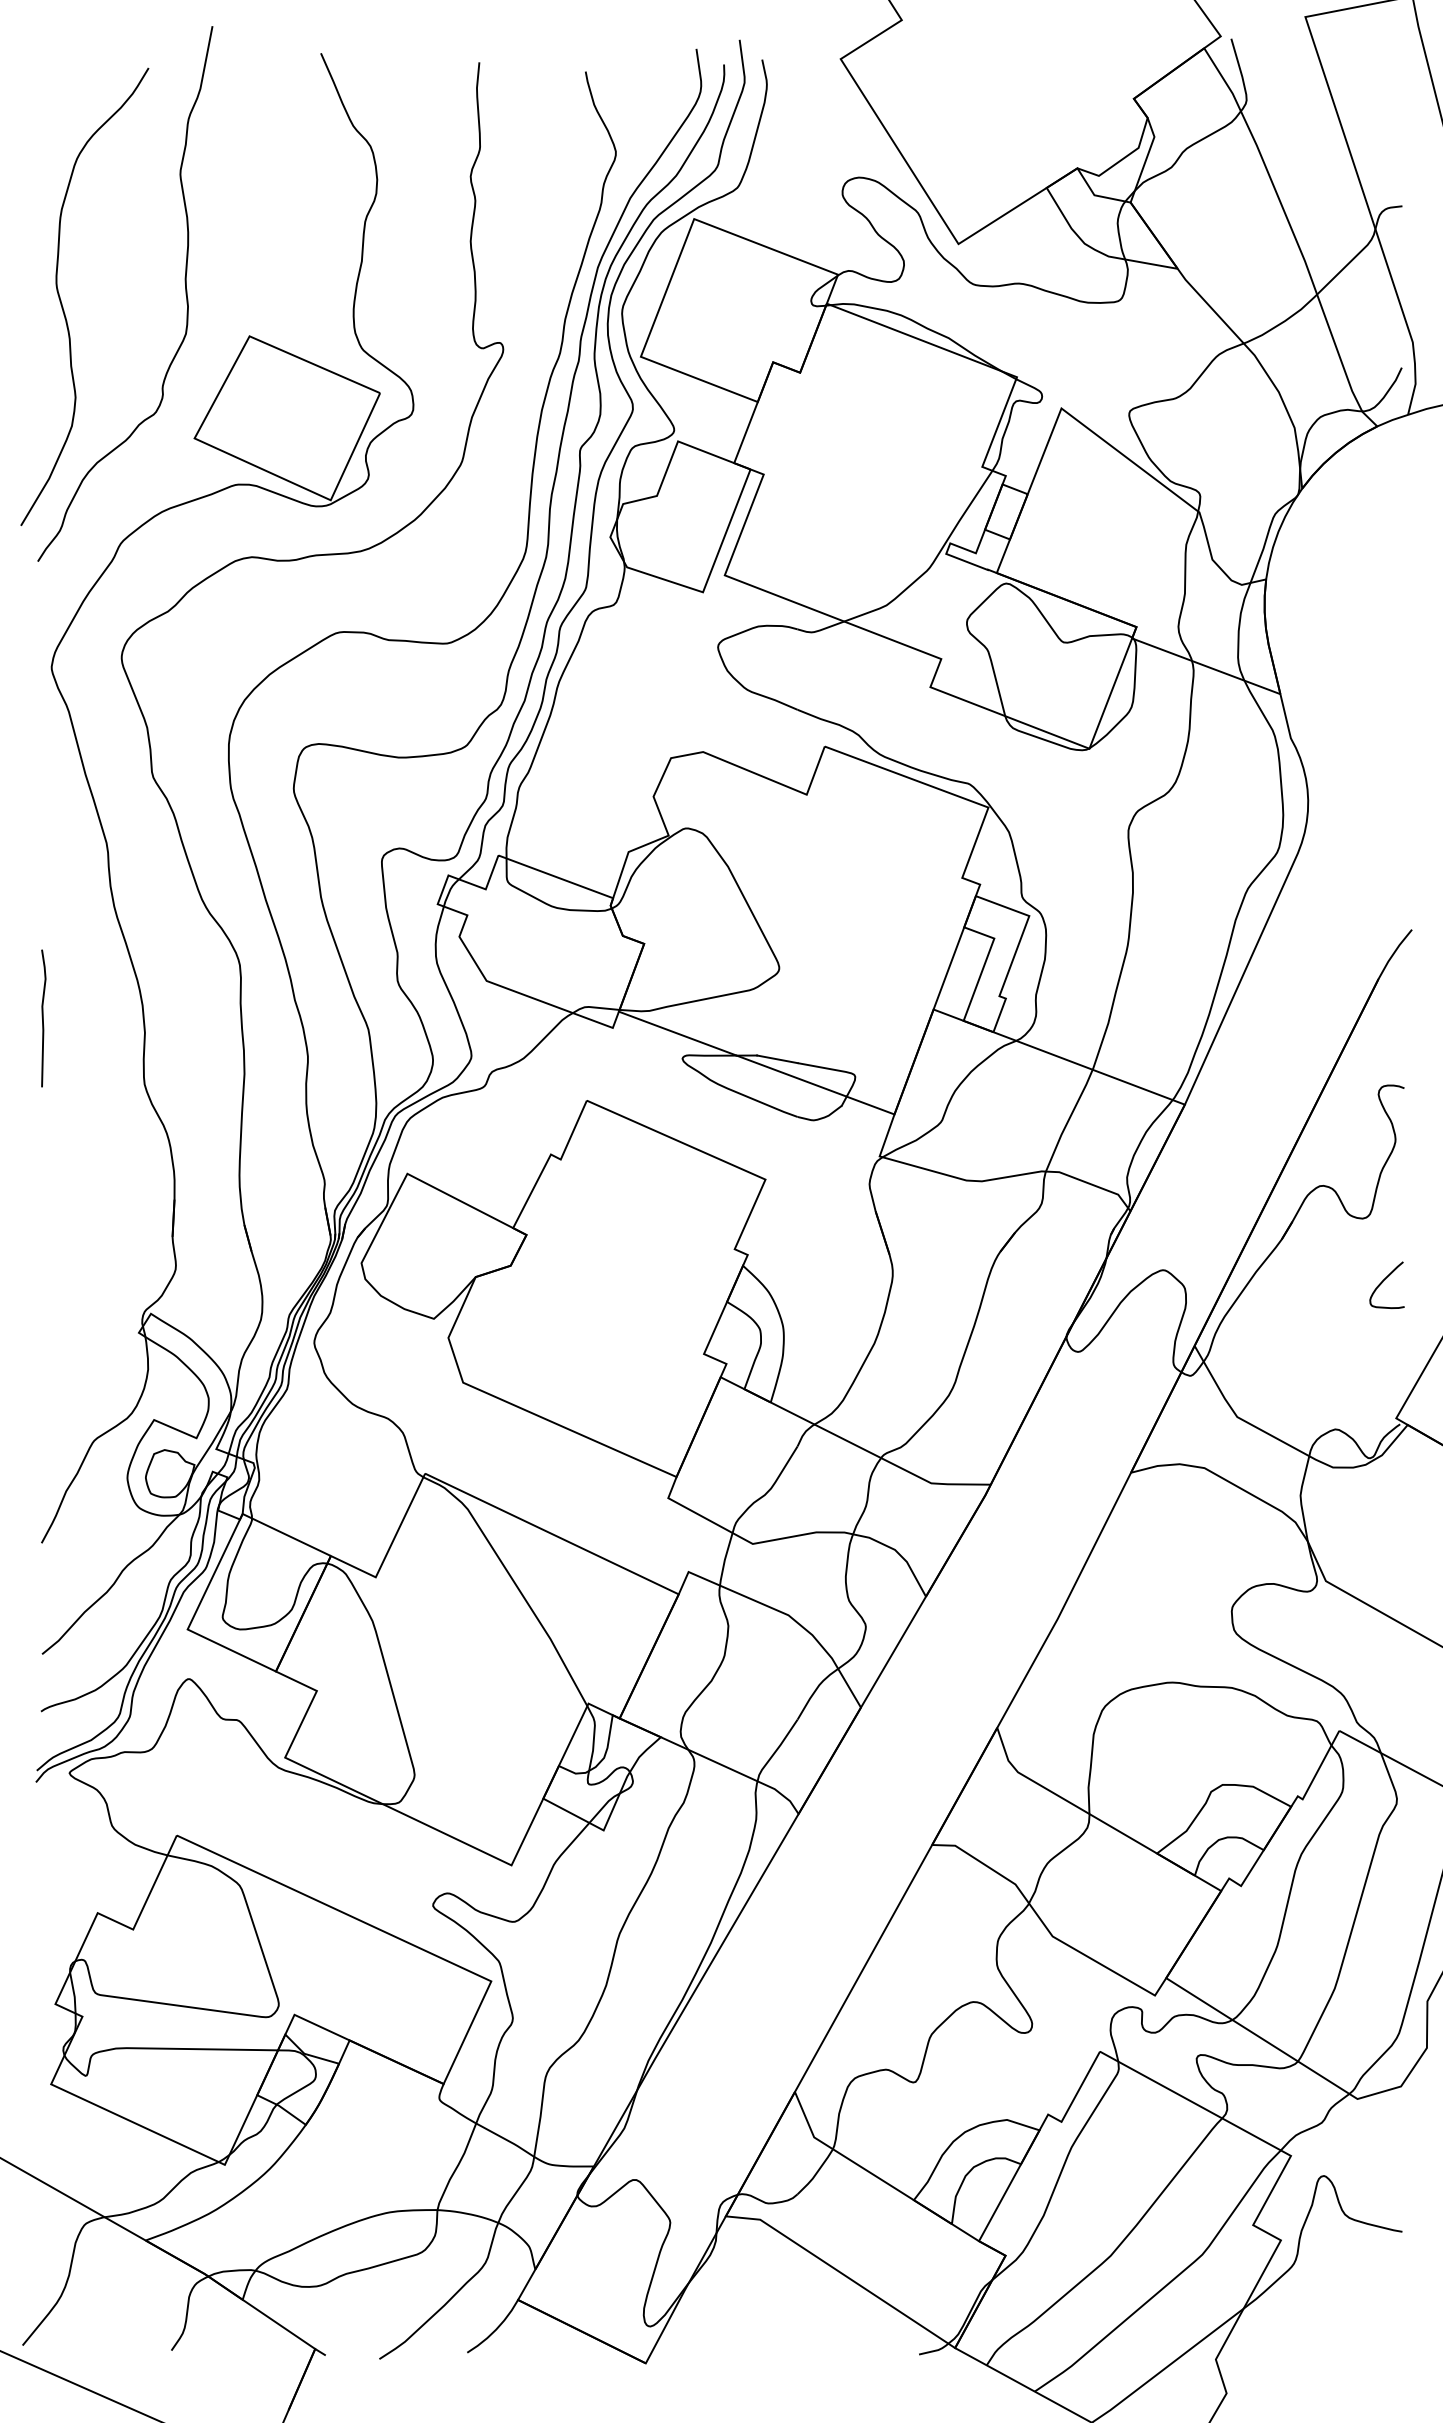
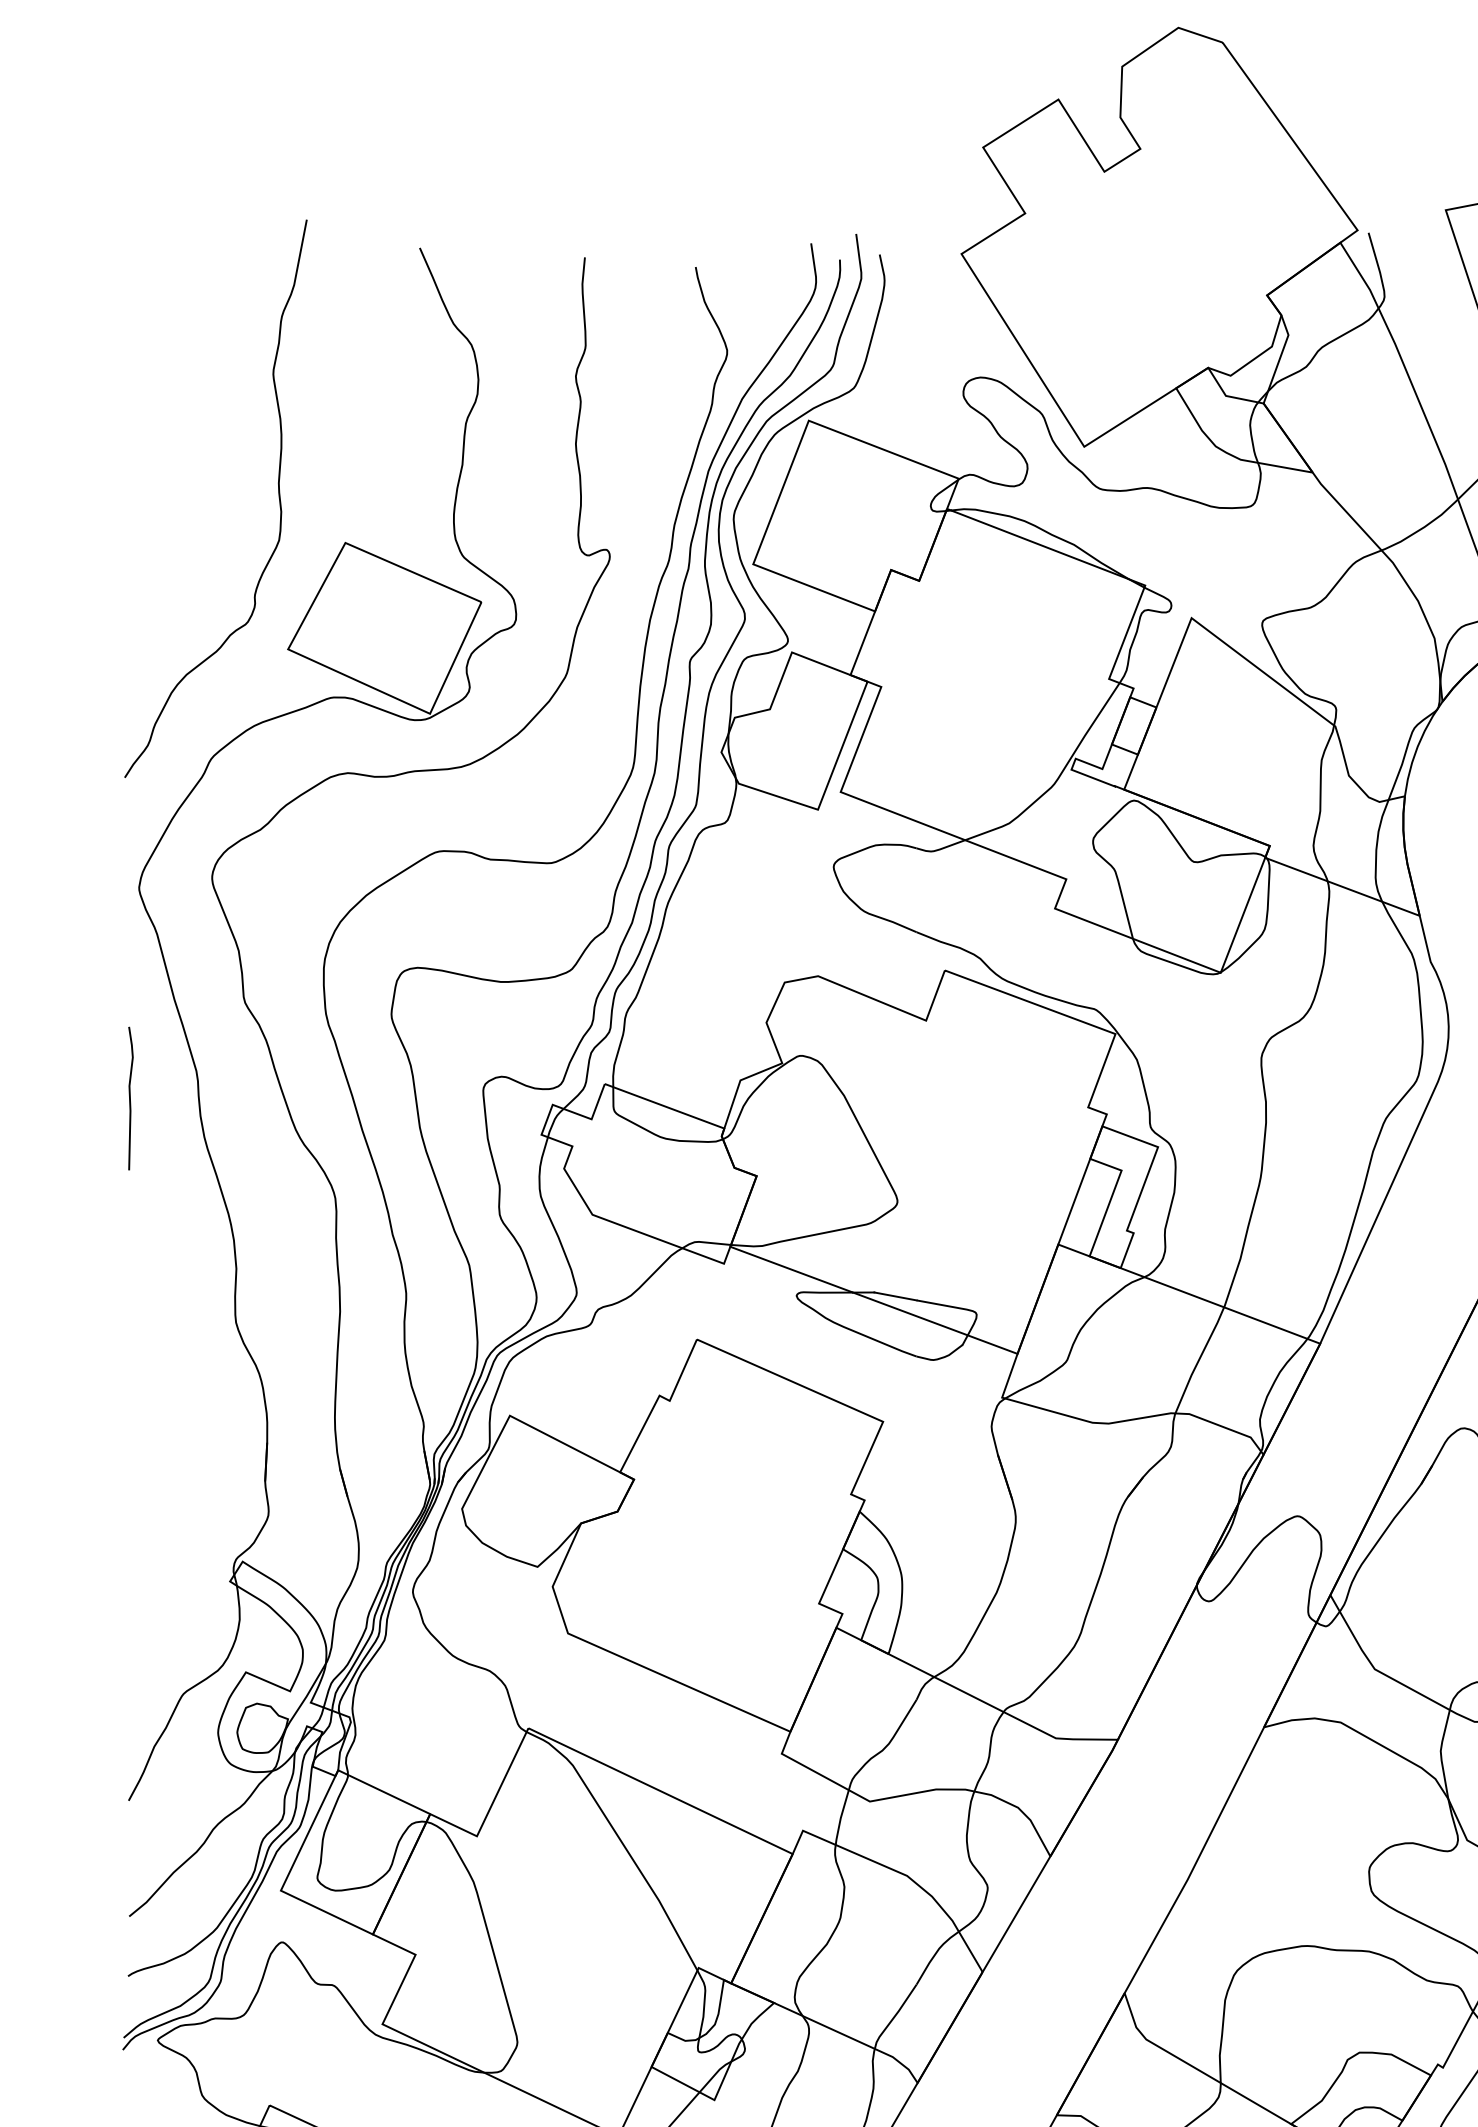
curve: (62, 303) -> (150, 508), removed
curve: (43, 1018) -> (130, 1098), moved

